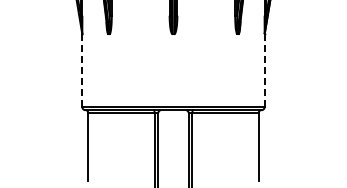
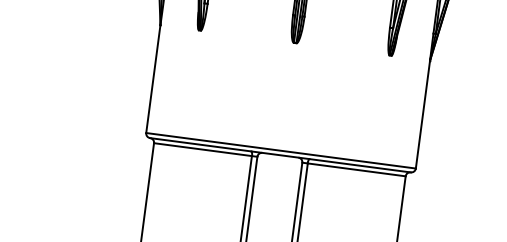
line: (264, 70) -> (422, 114), dashed -> solid
line: (82, 71) -> (153, 80), dashed -> solid

